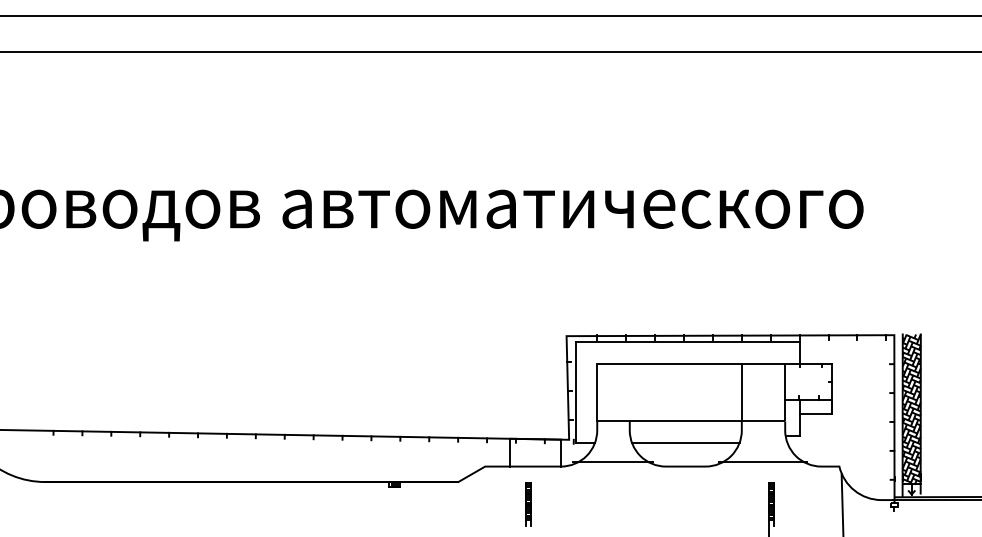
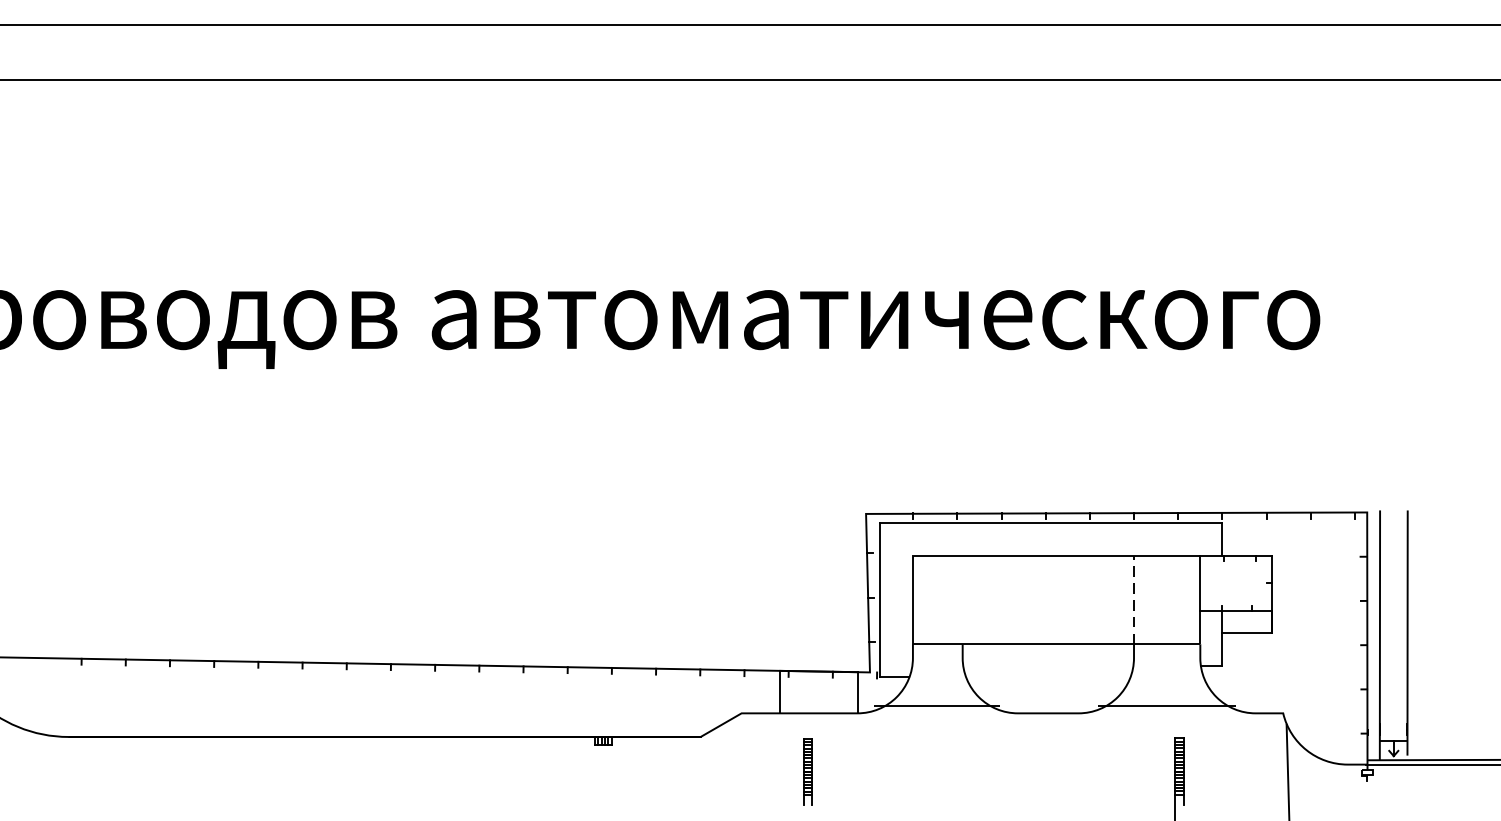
line: (741, 392) -> (1133, 600), solid -> dashed
hatch: (911, 409) -> (1393, 626), removed
line: (685, 443) -> (1047, 678), removed

